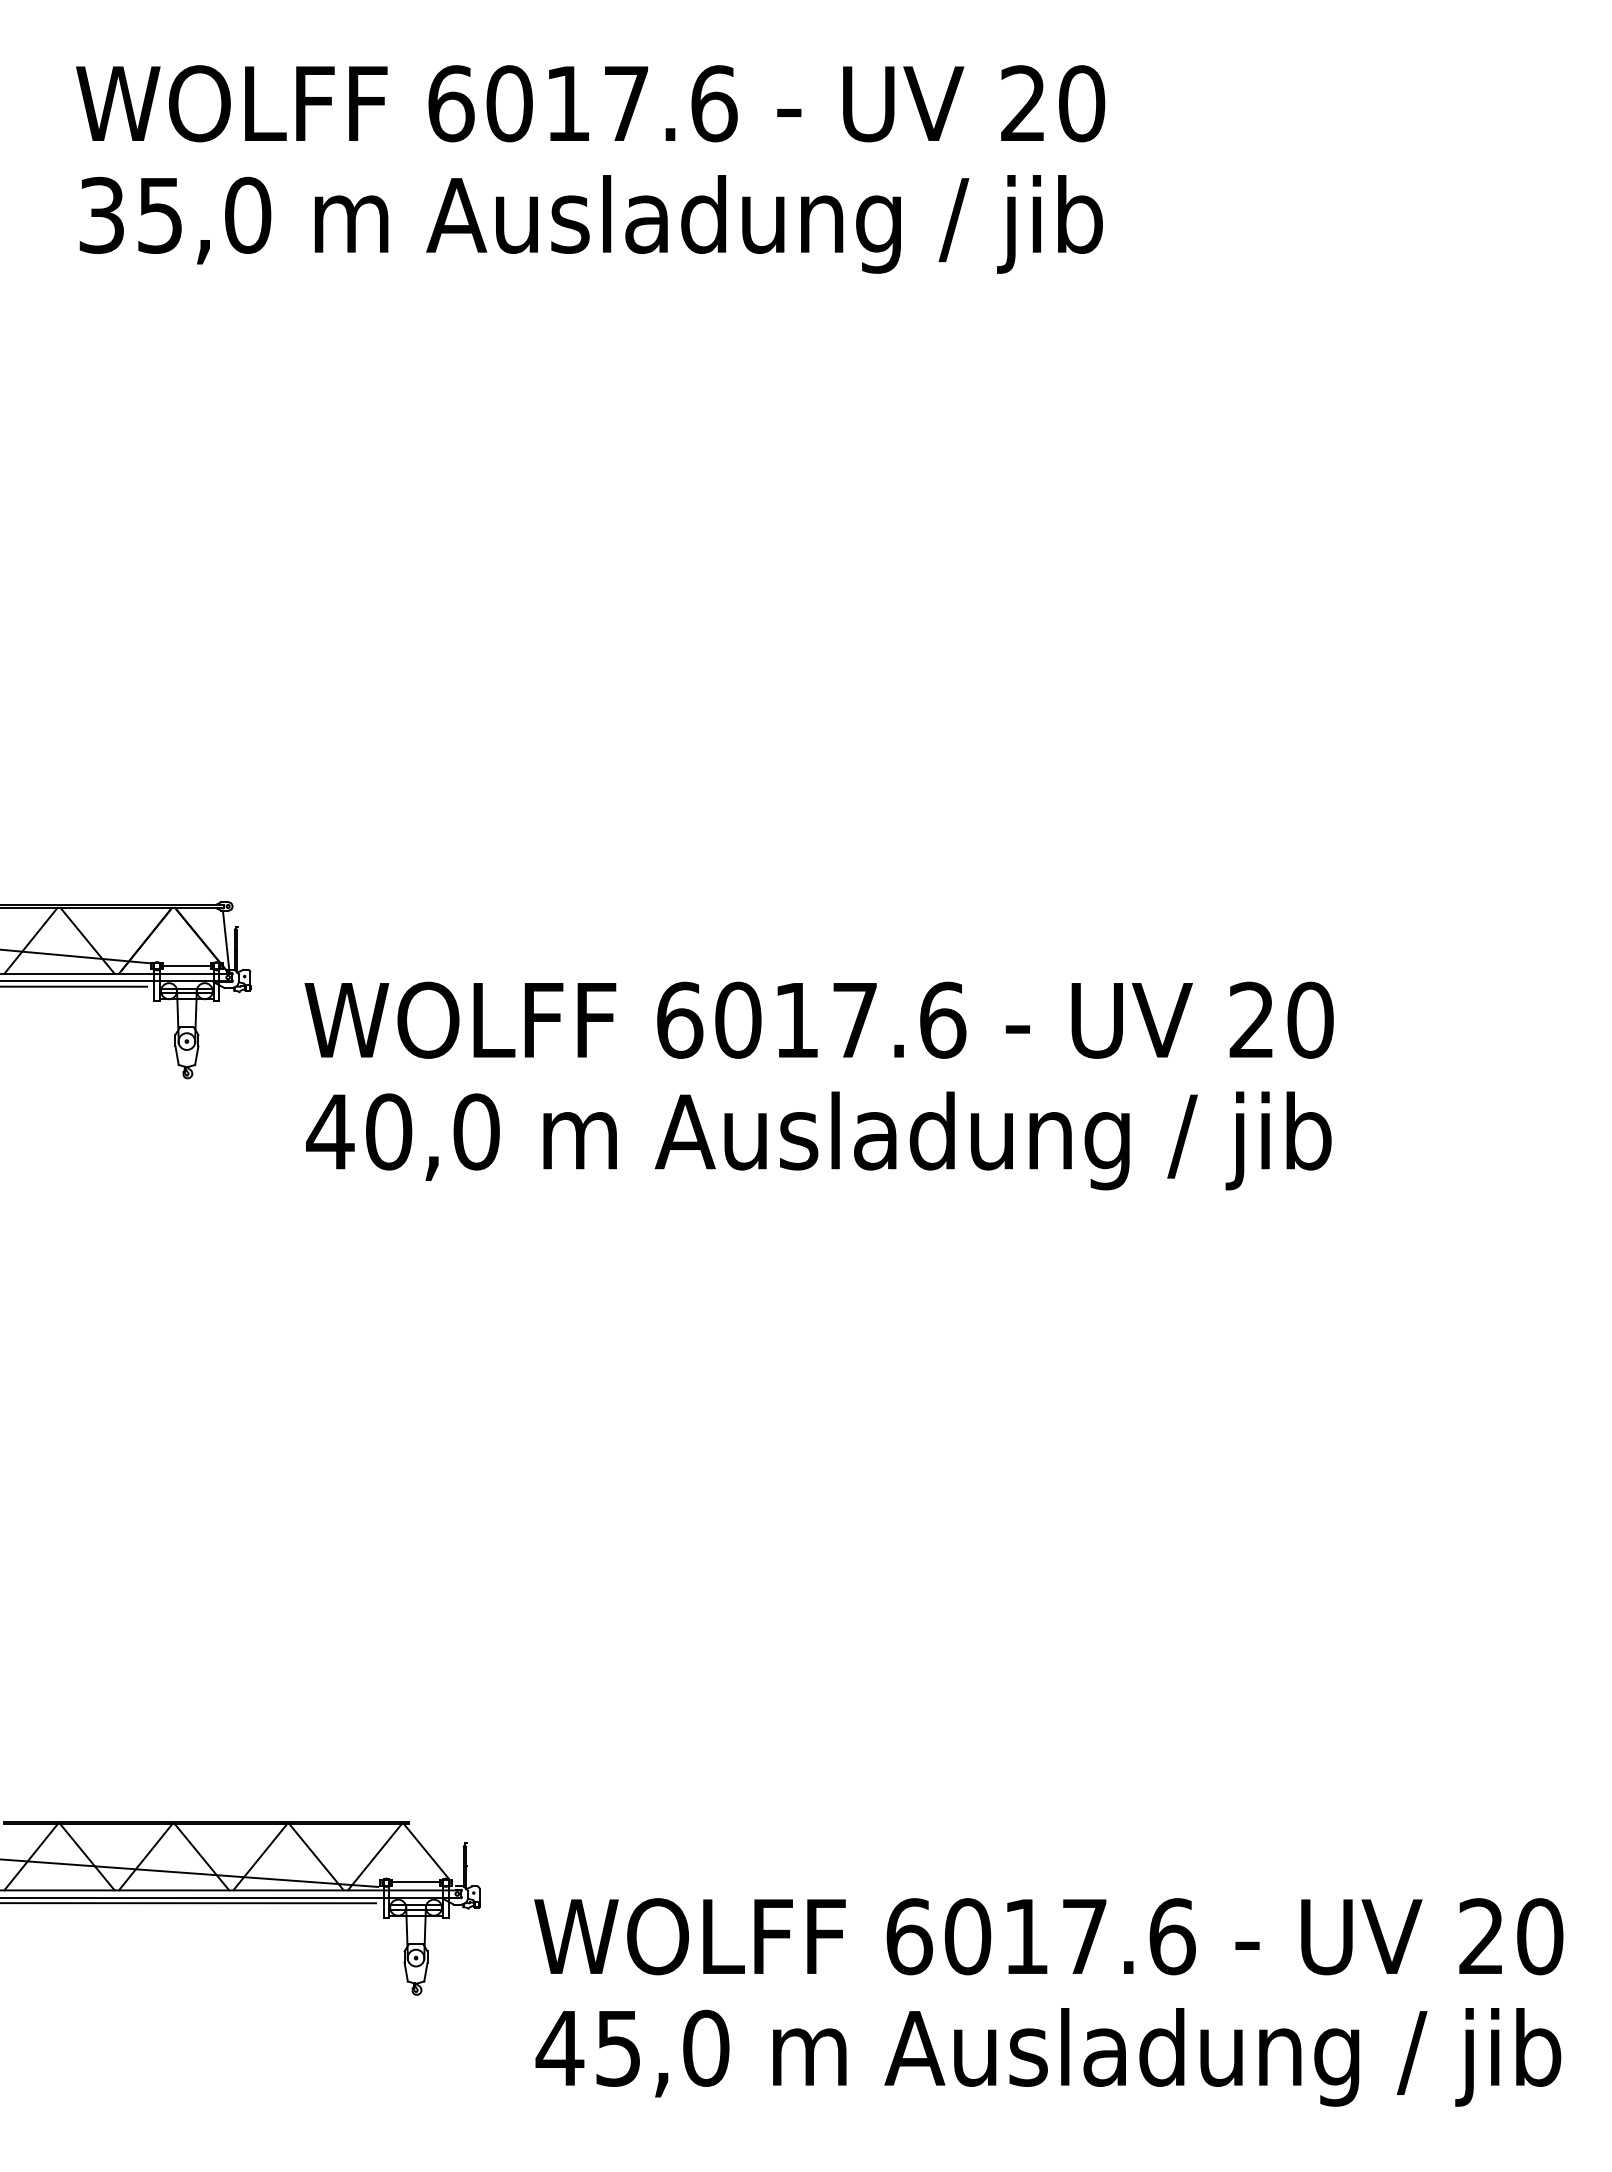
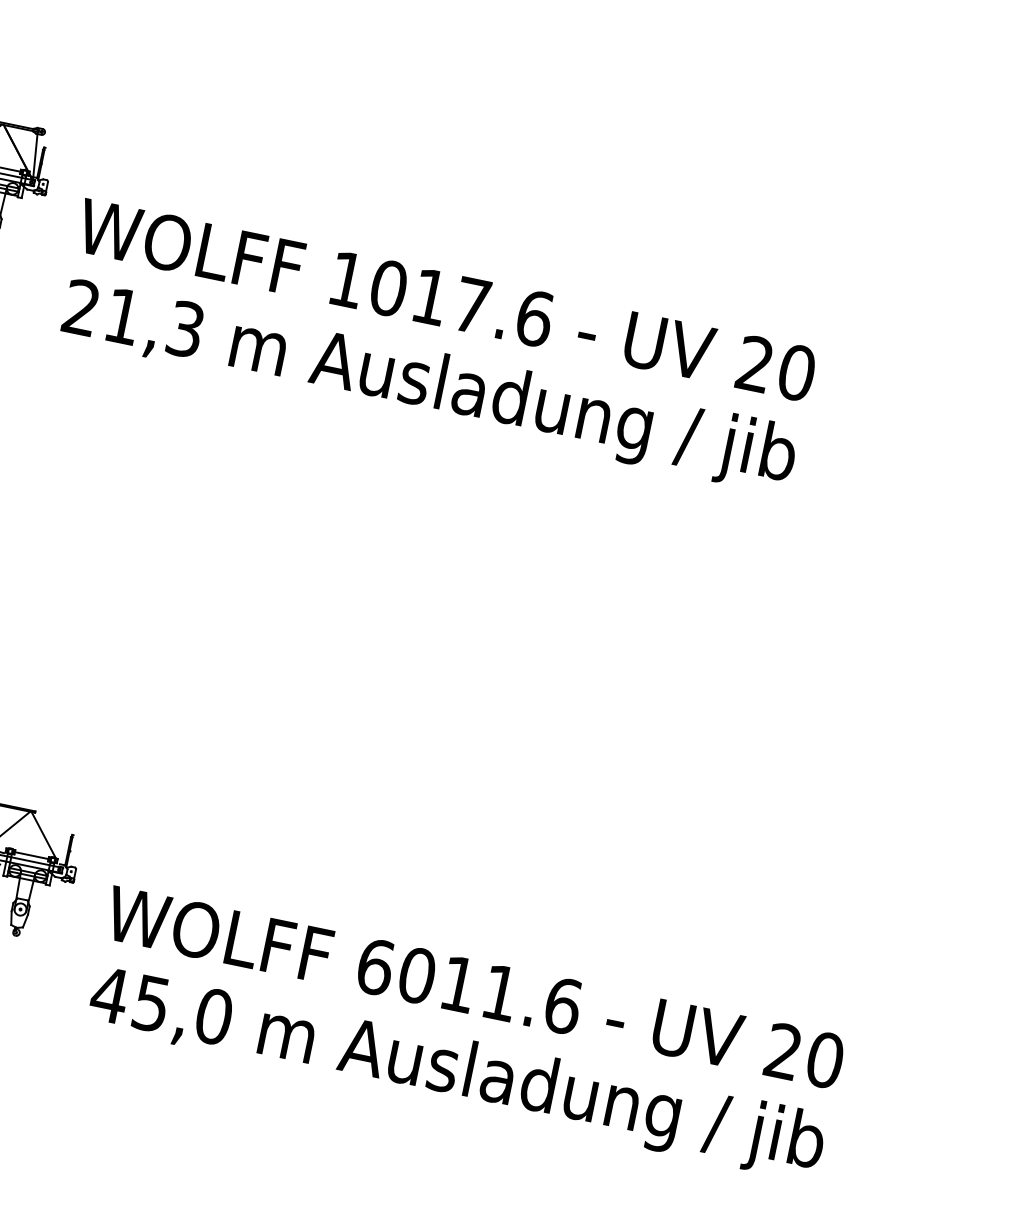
text: (680, 1019) -> (347, 279), 6017.6 -> 1017.6
text: (402, 1131) -> (132, 318), 40,0 -> 21,3
text: (1084, 1936) -> (500, 992), 6017.6 -> 6011.6

